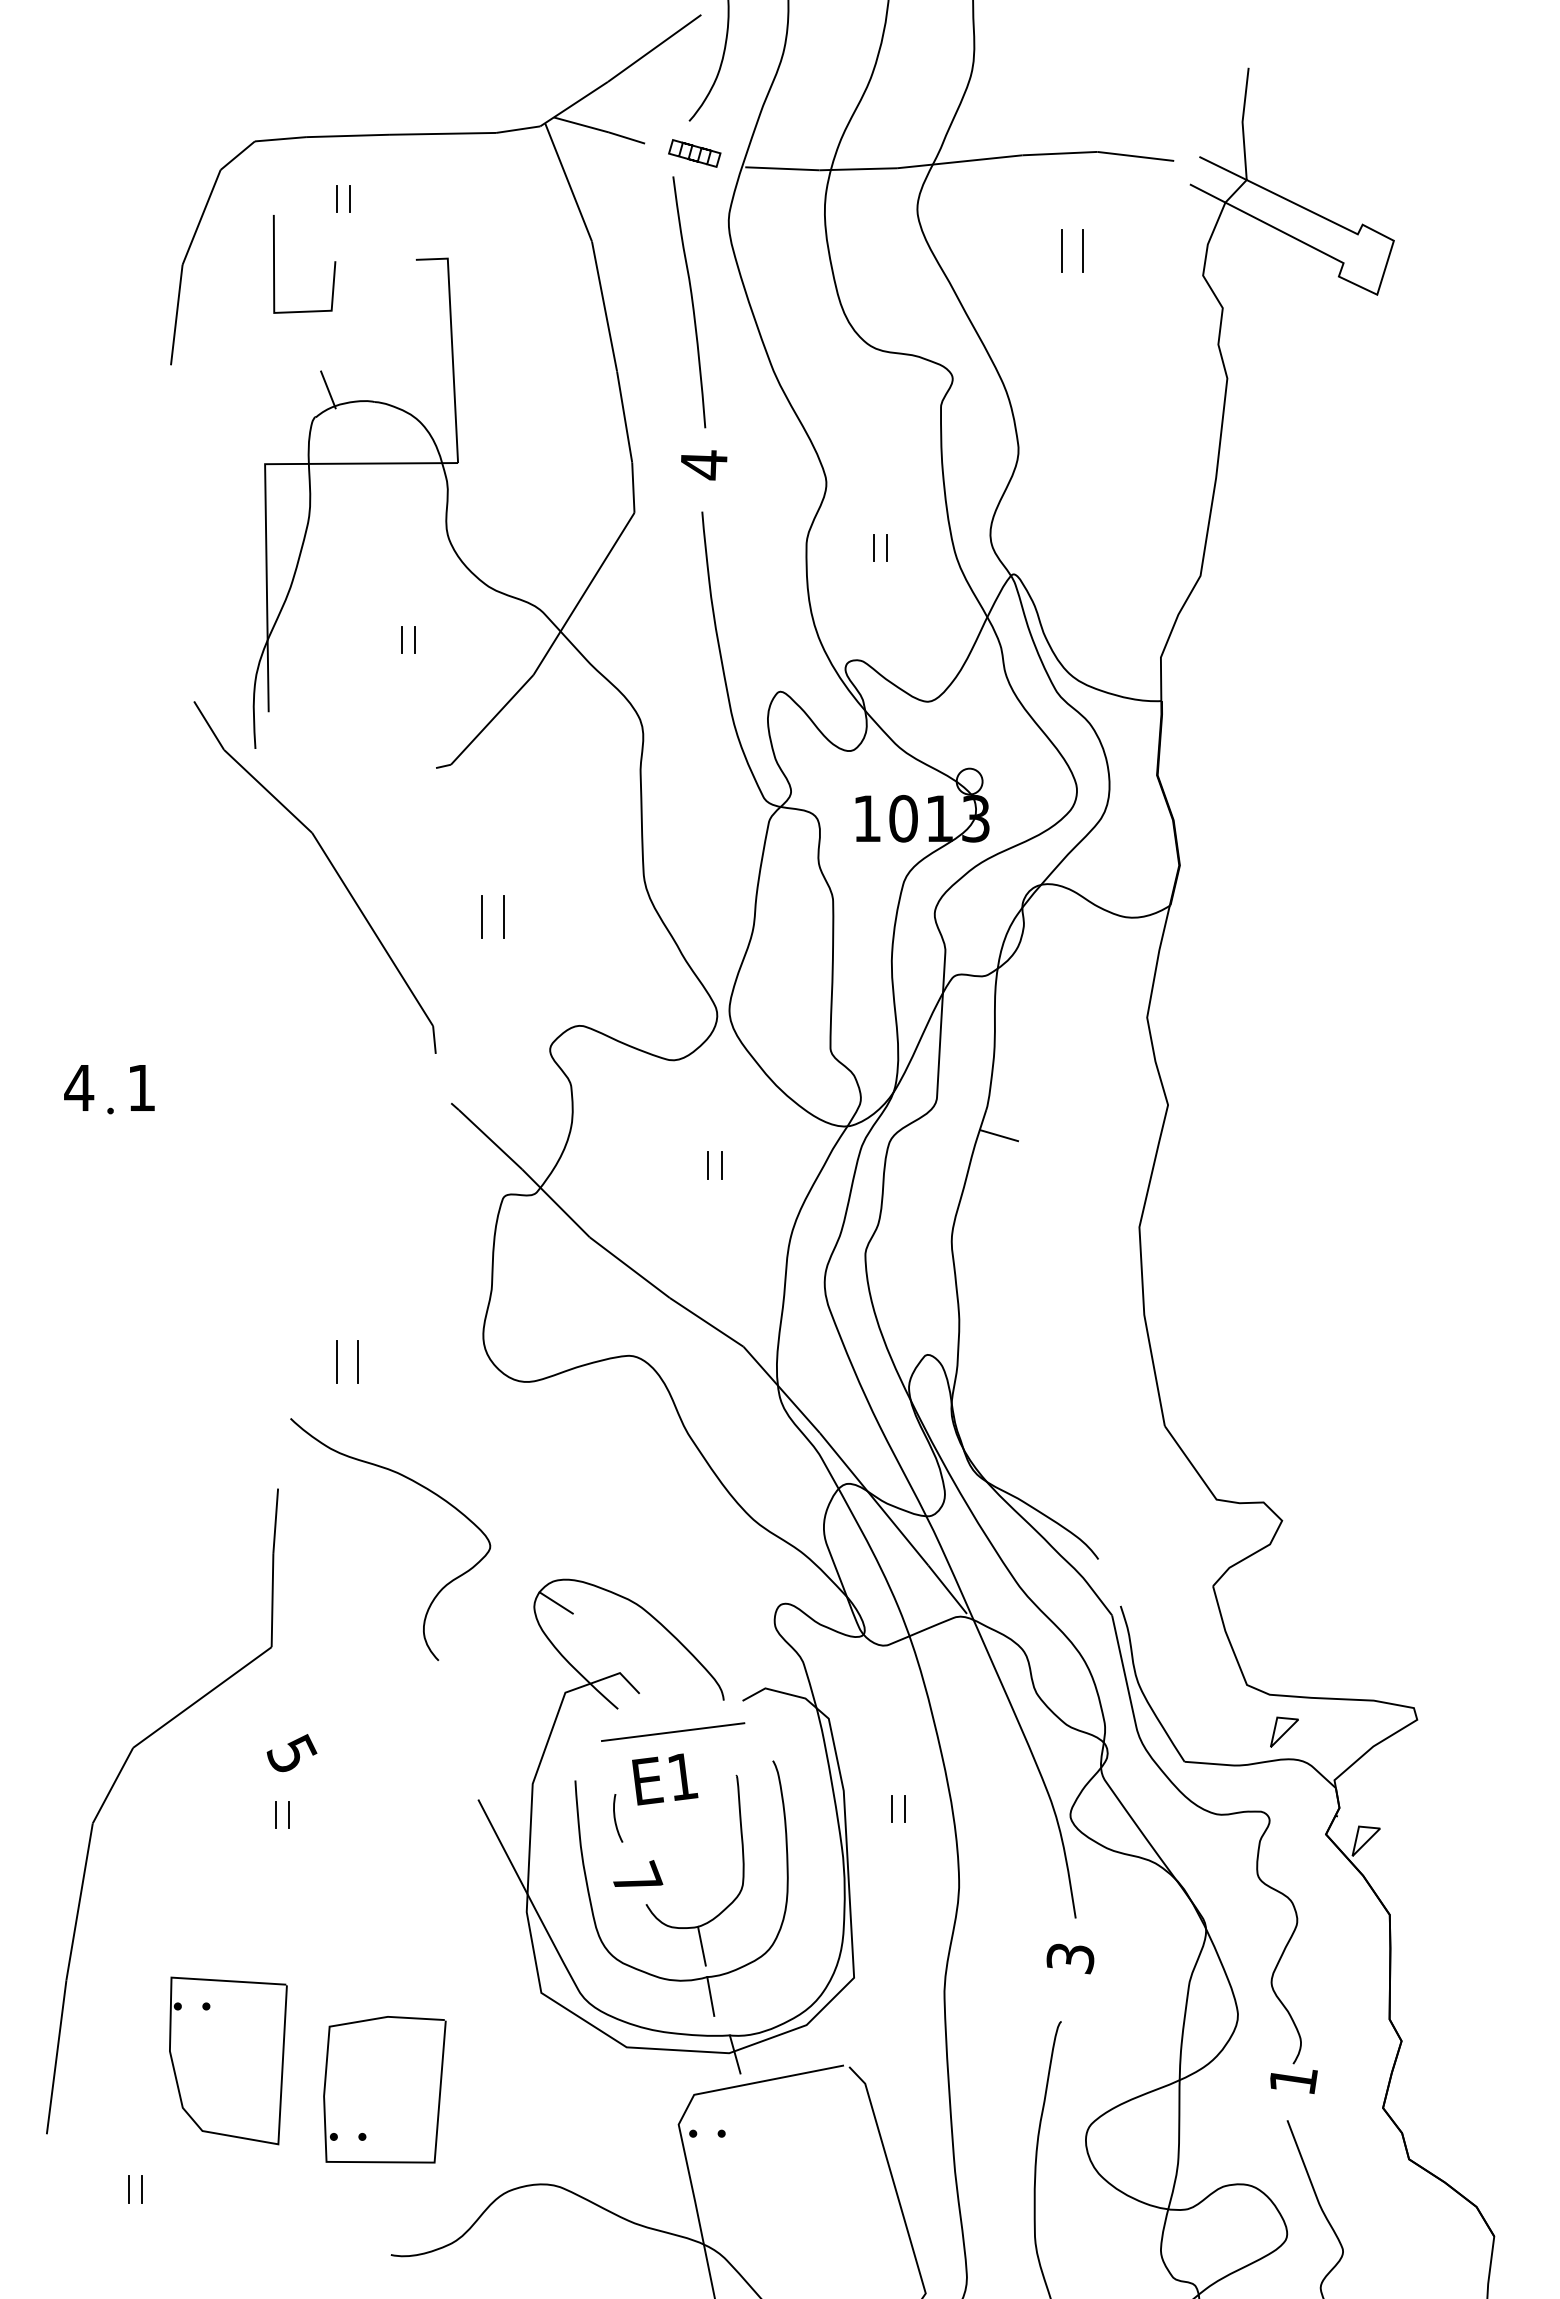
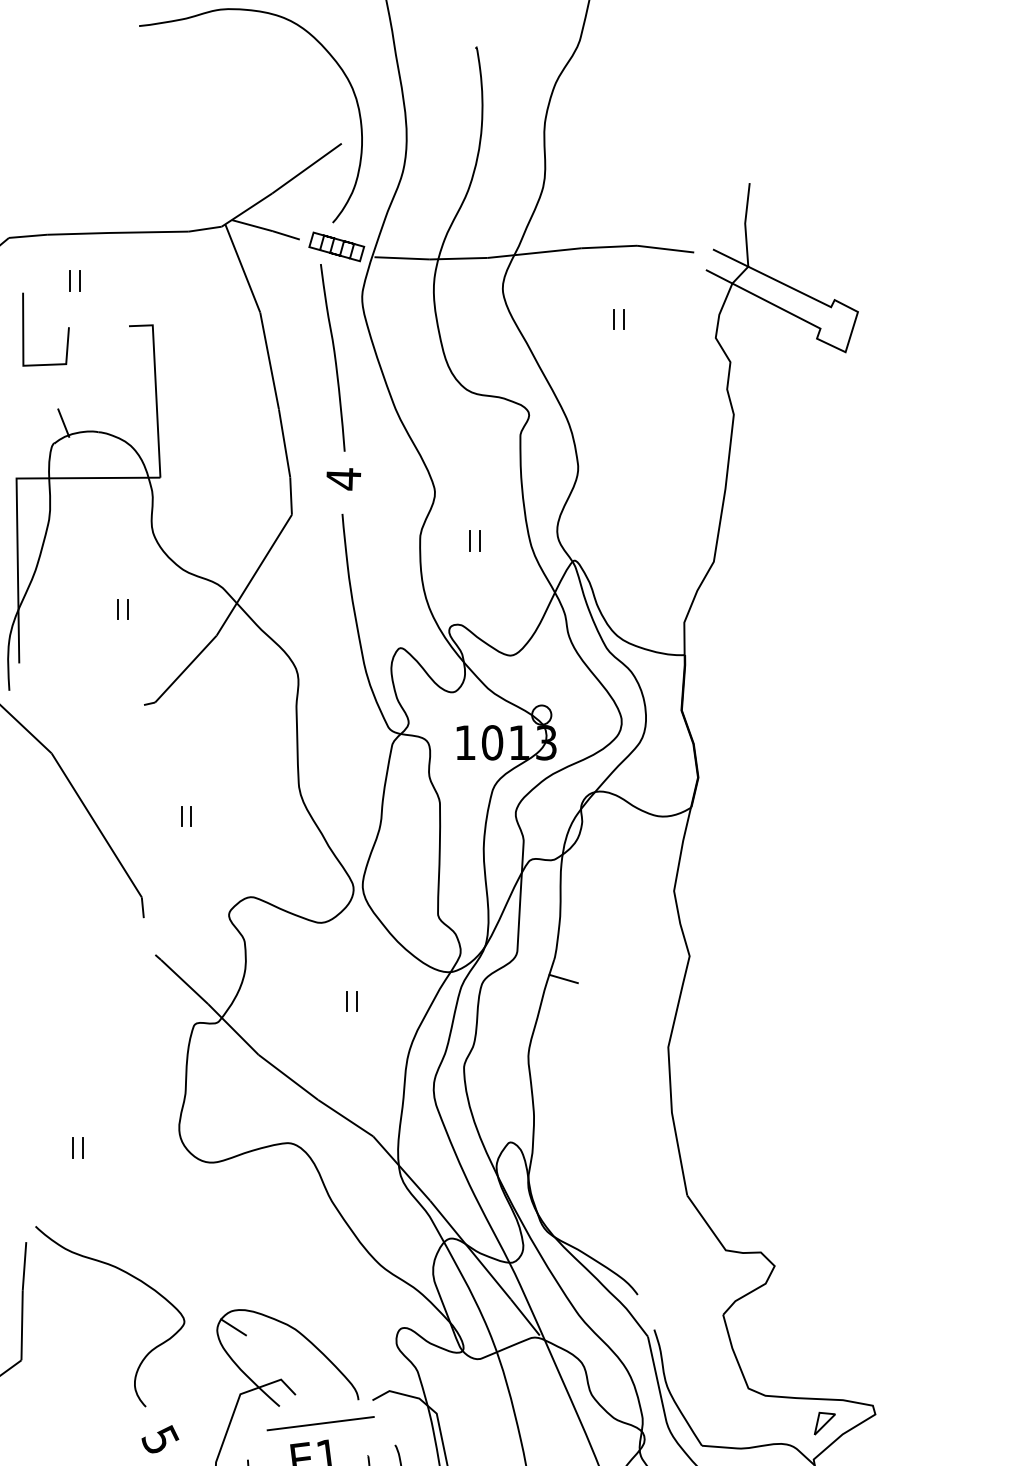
part: (694, 153) -> (336, 246), size x1.43
part: (1072, 250) -> (618, 319), size x0.62
part: (492, 917) -> (186, 816), size x0.62
part: (347, 1361) -> (78, 1147), size x0.62
curve: (420, 1486) -> (132, 1277), moved
part: (1284, 1731) -> (824, 1423), moved
text: (291, 1753) -> (160, 1439), moved

